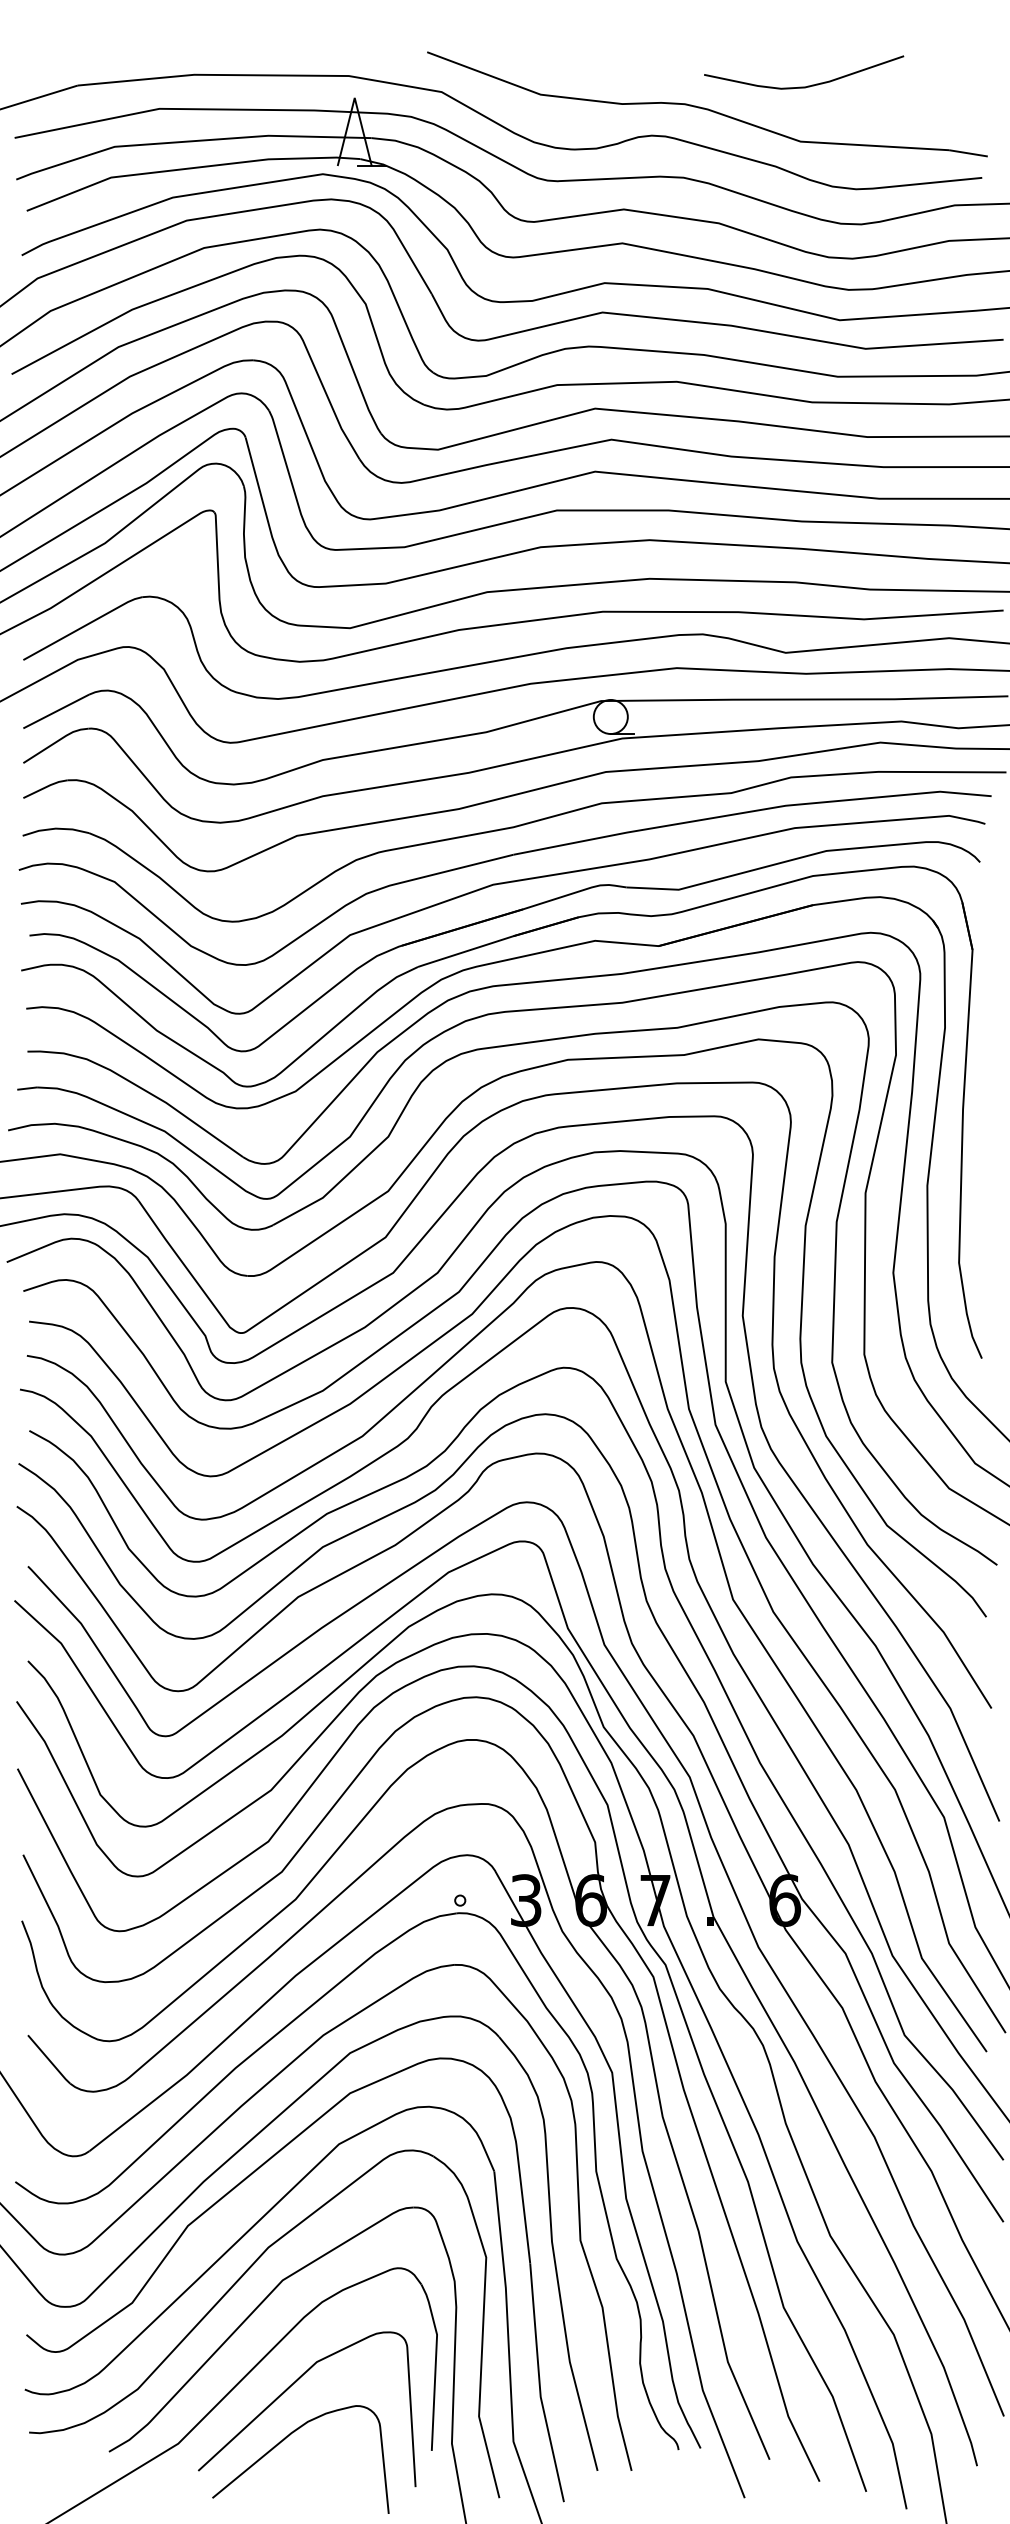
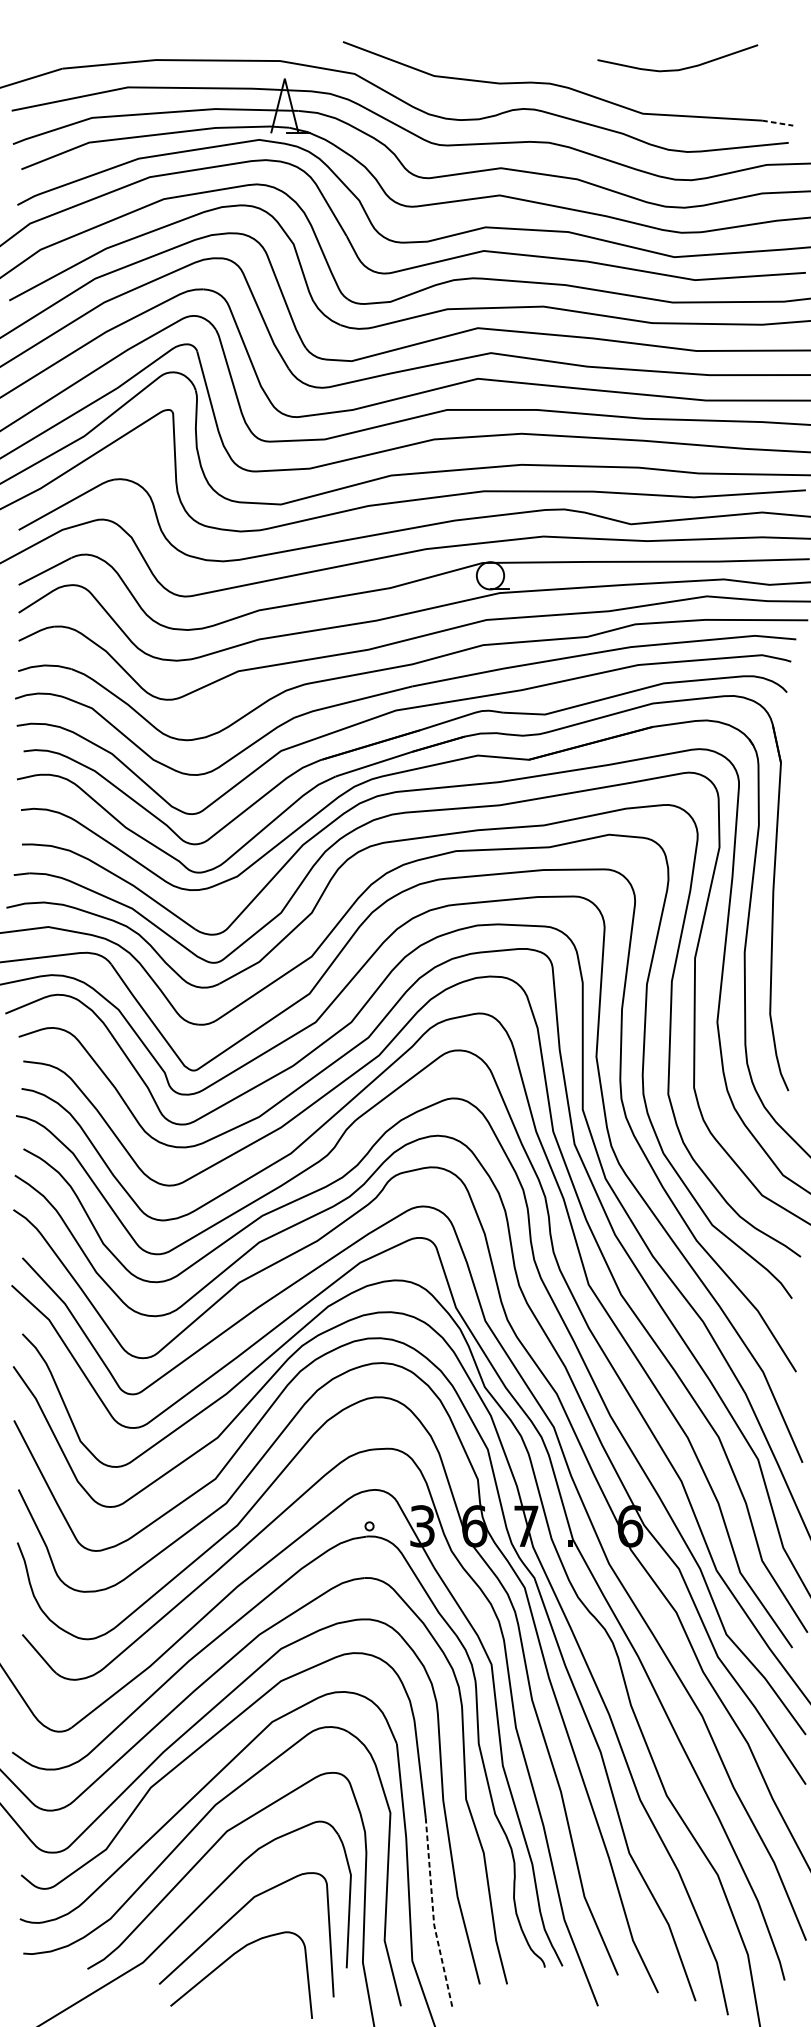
curve: (807, 85) -> (680, 68), moved
line: (968, 153) -> (777, 123), solid -> dashed
line: (539, 2385) -> (433, 1915), solid -> dashed

